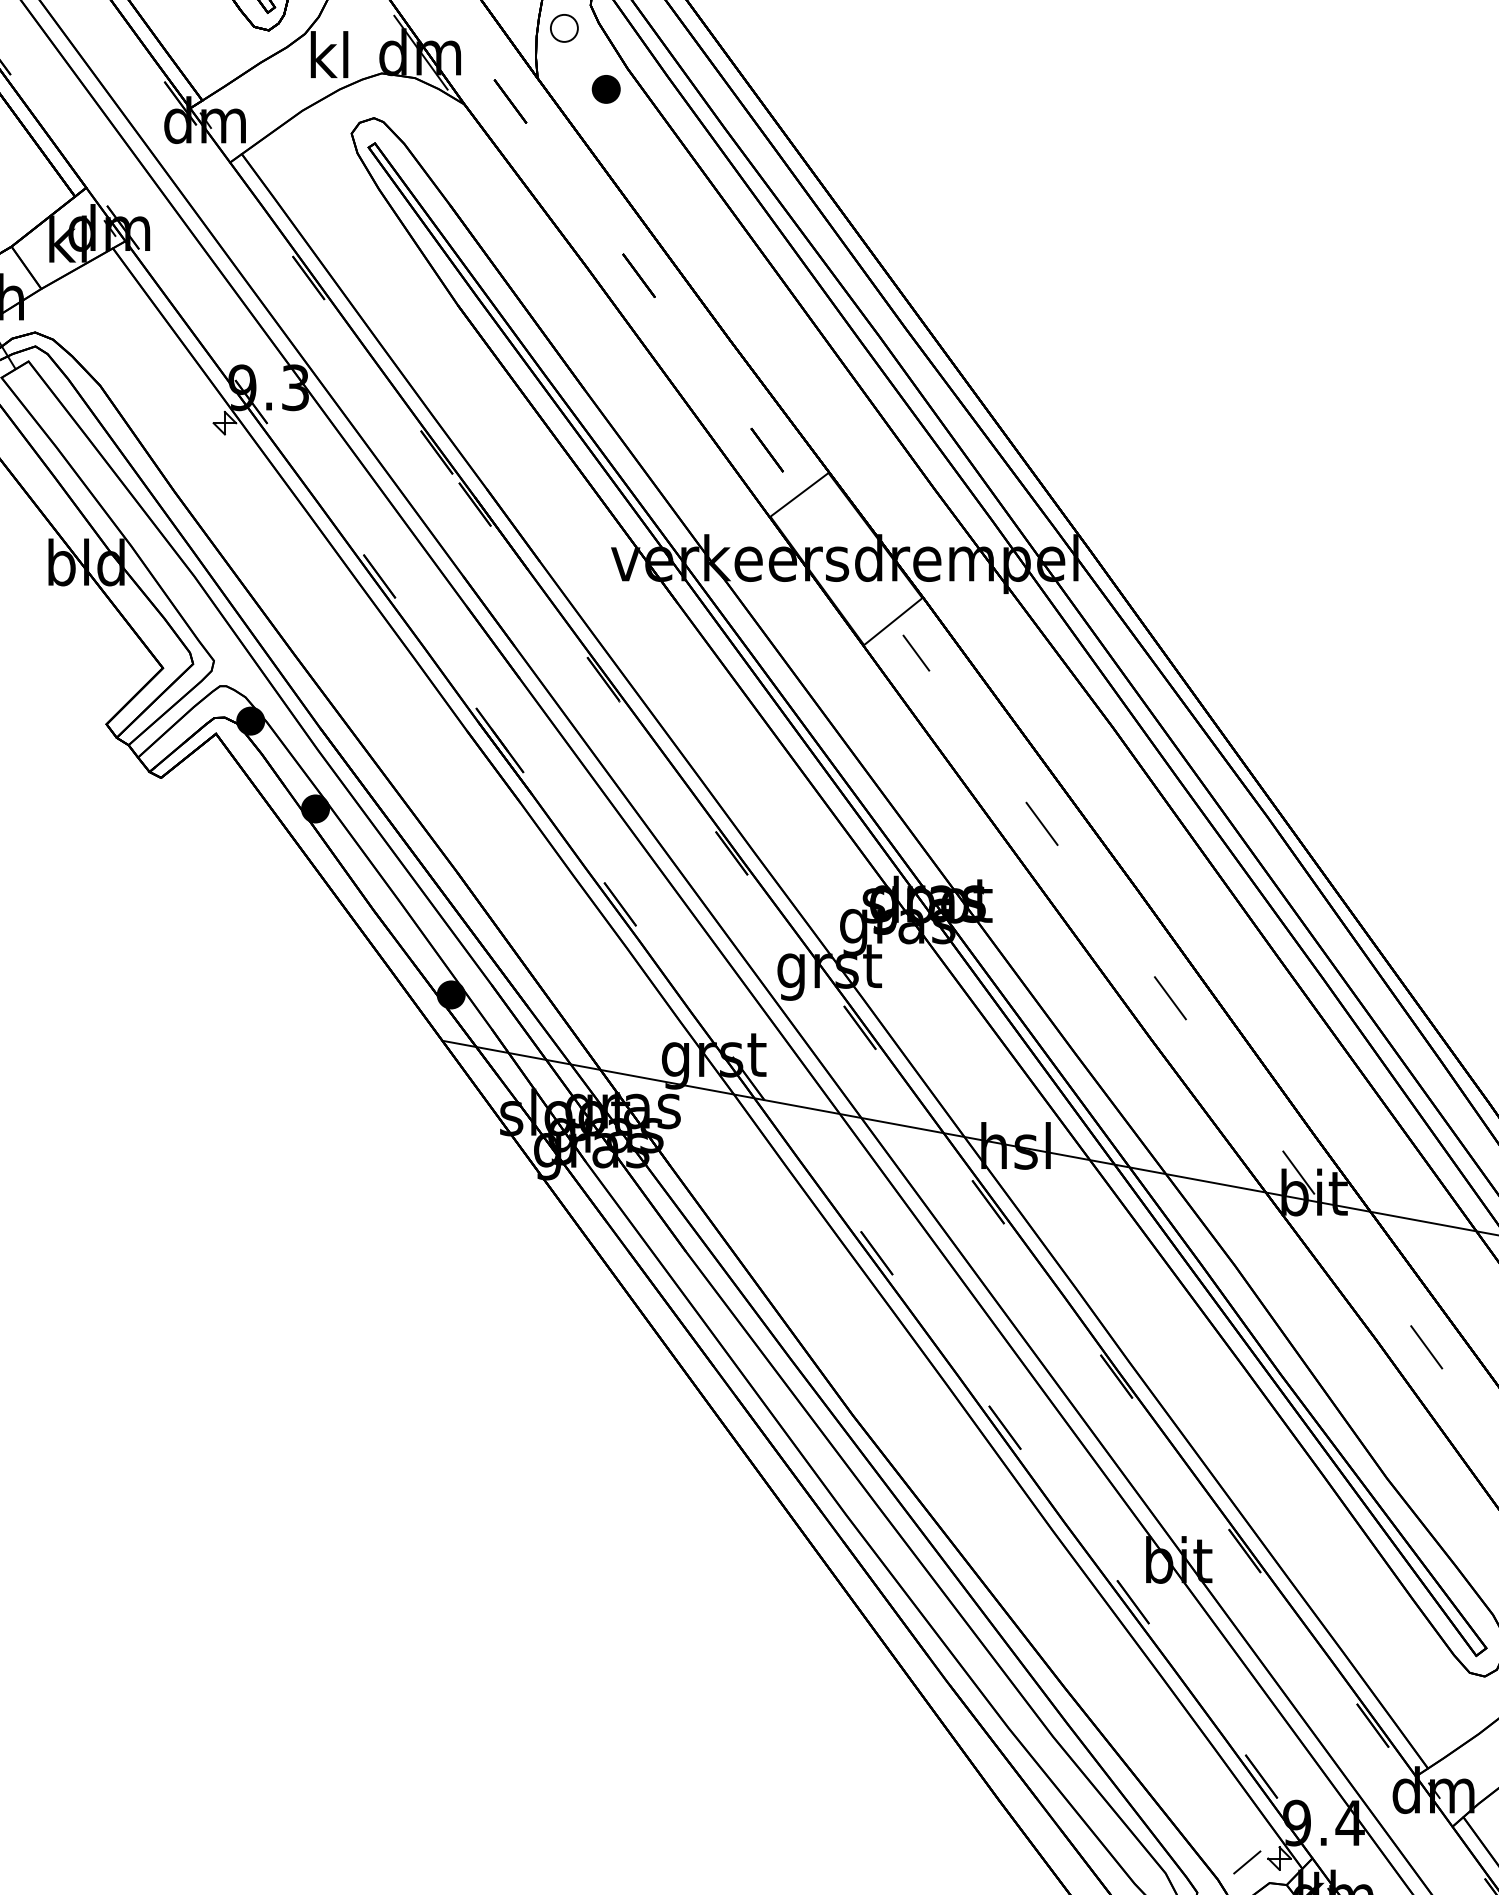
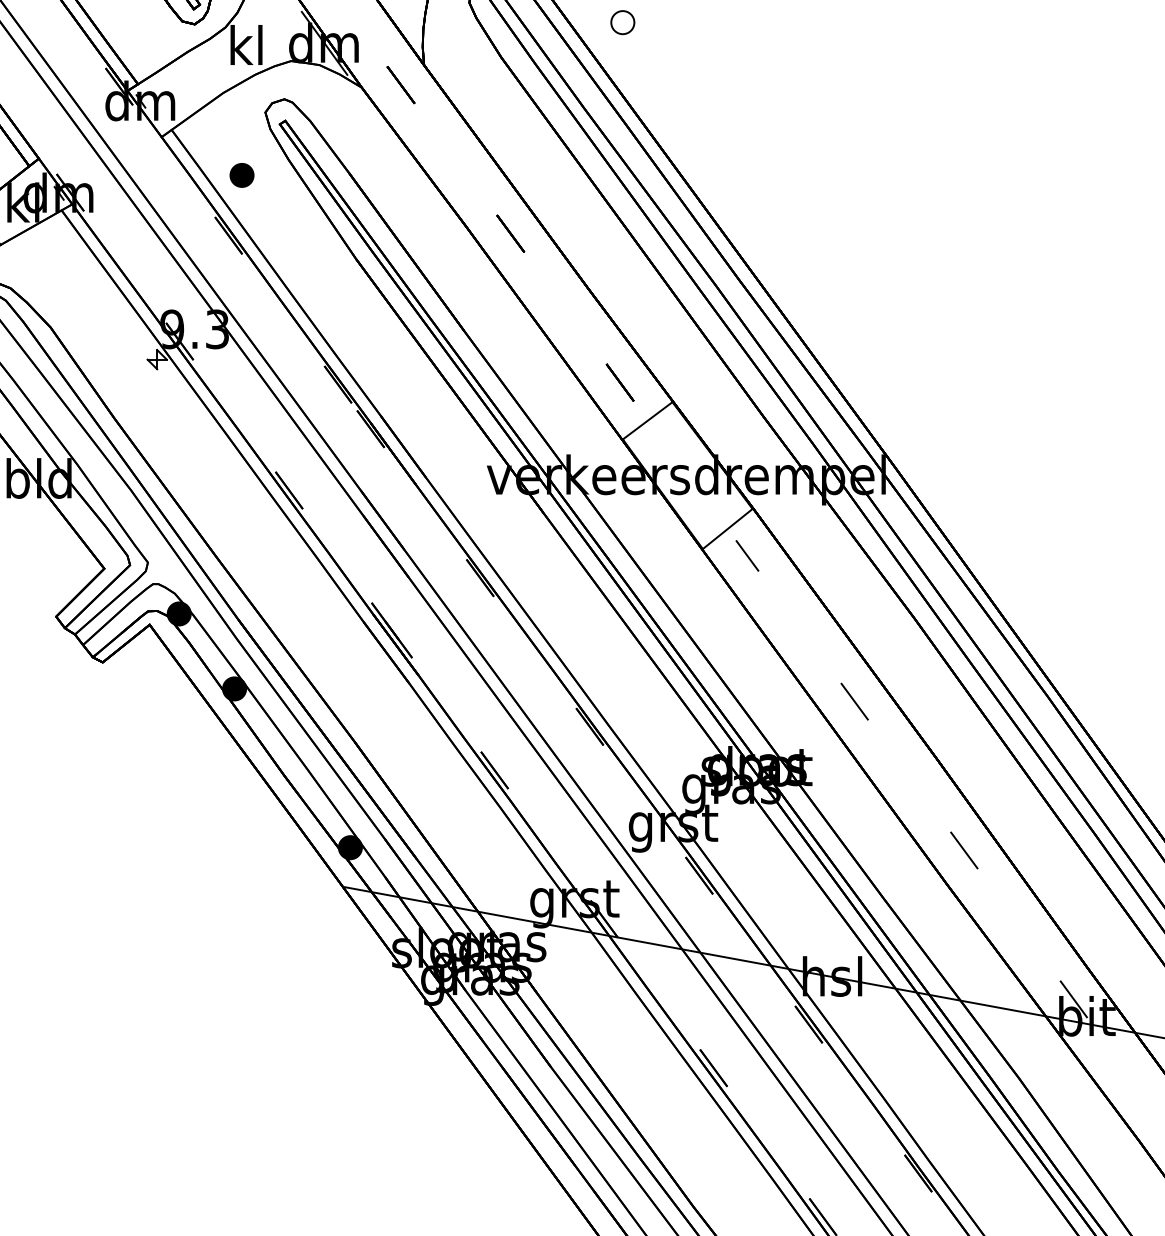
part: (564, 28) -> (622, 22), moved
part: (605, 89) -> (241, 175), moved

